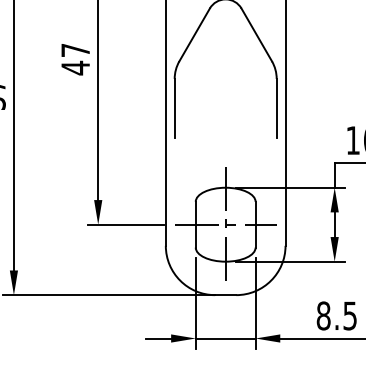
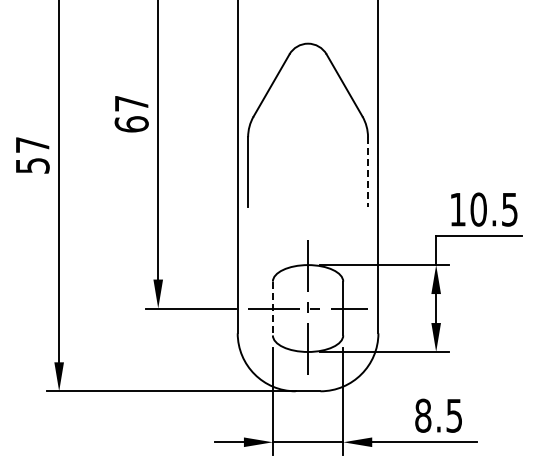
text: (75, 68) -> (131, 124), 47 -> 67
line: (277, 108) -> (368, 172), solid -> dashed
line: (195, 224) -> (272, 308), solid -> dashed

